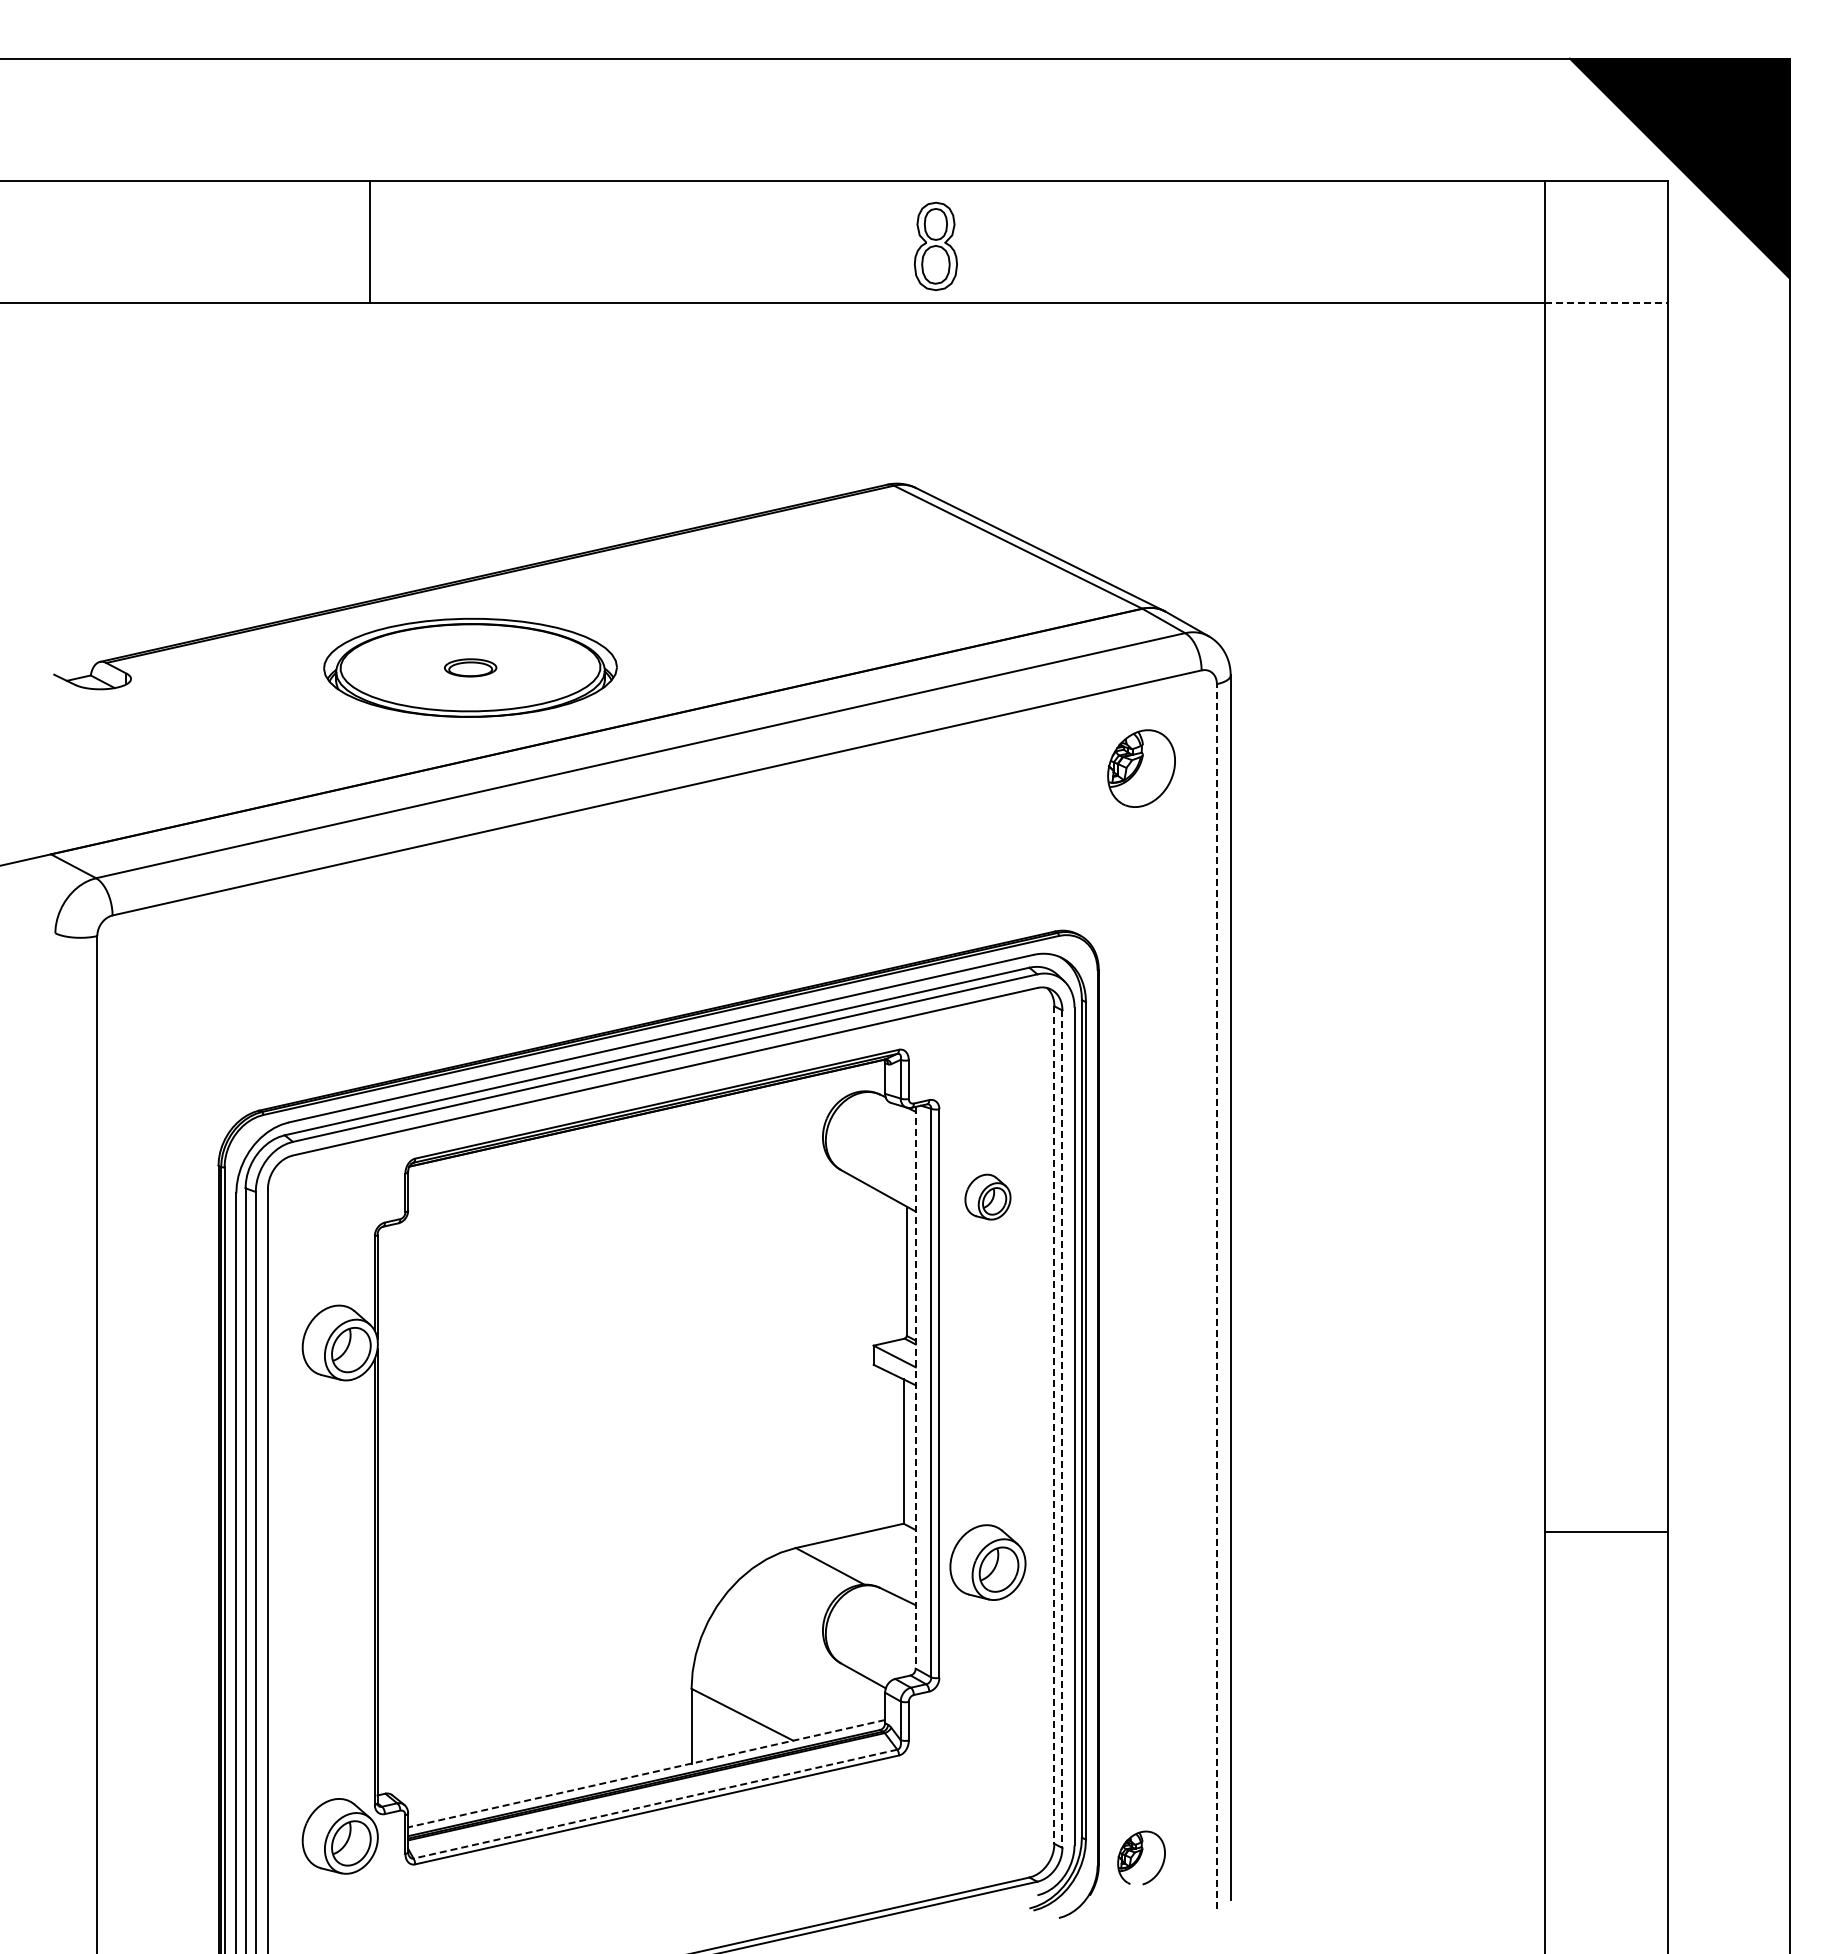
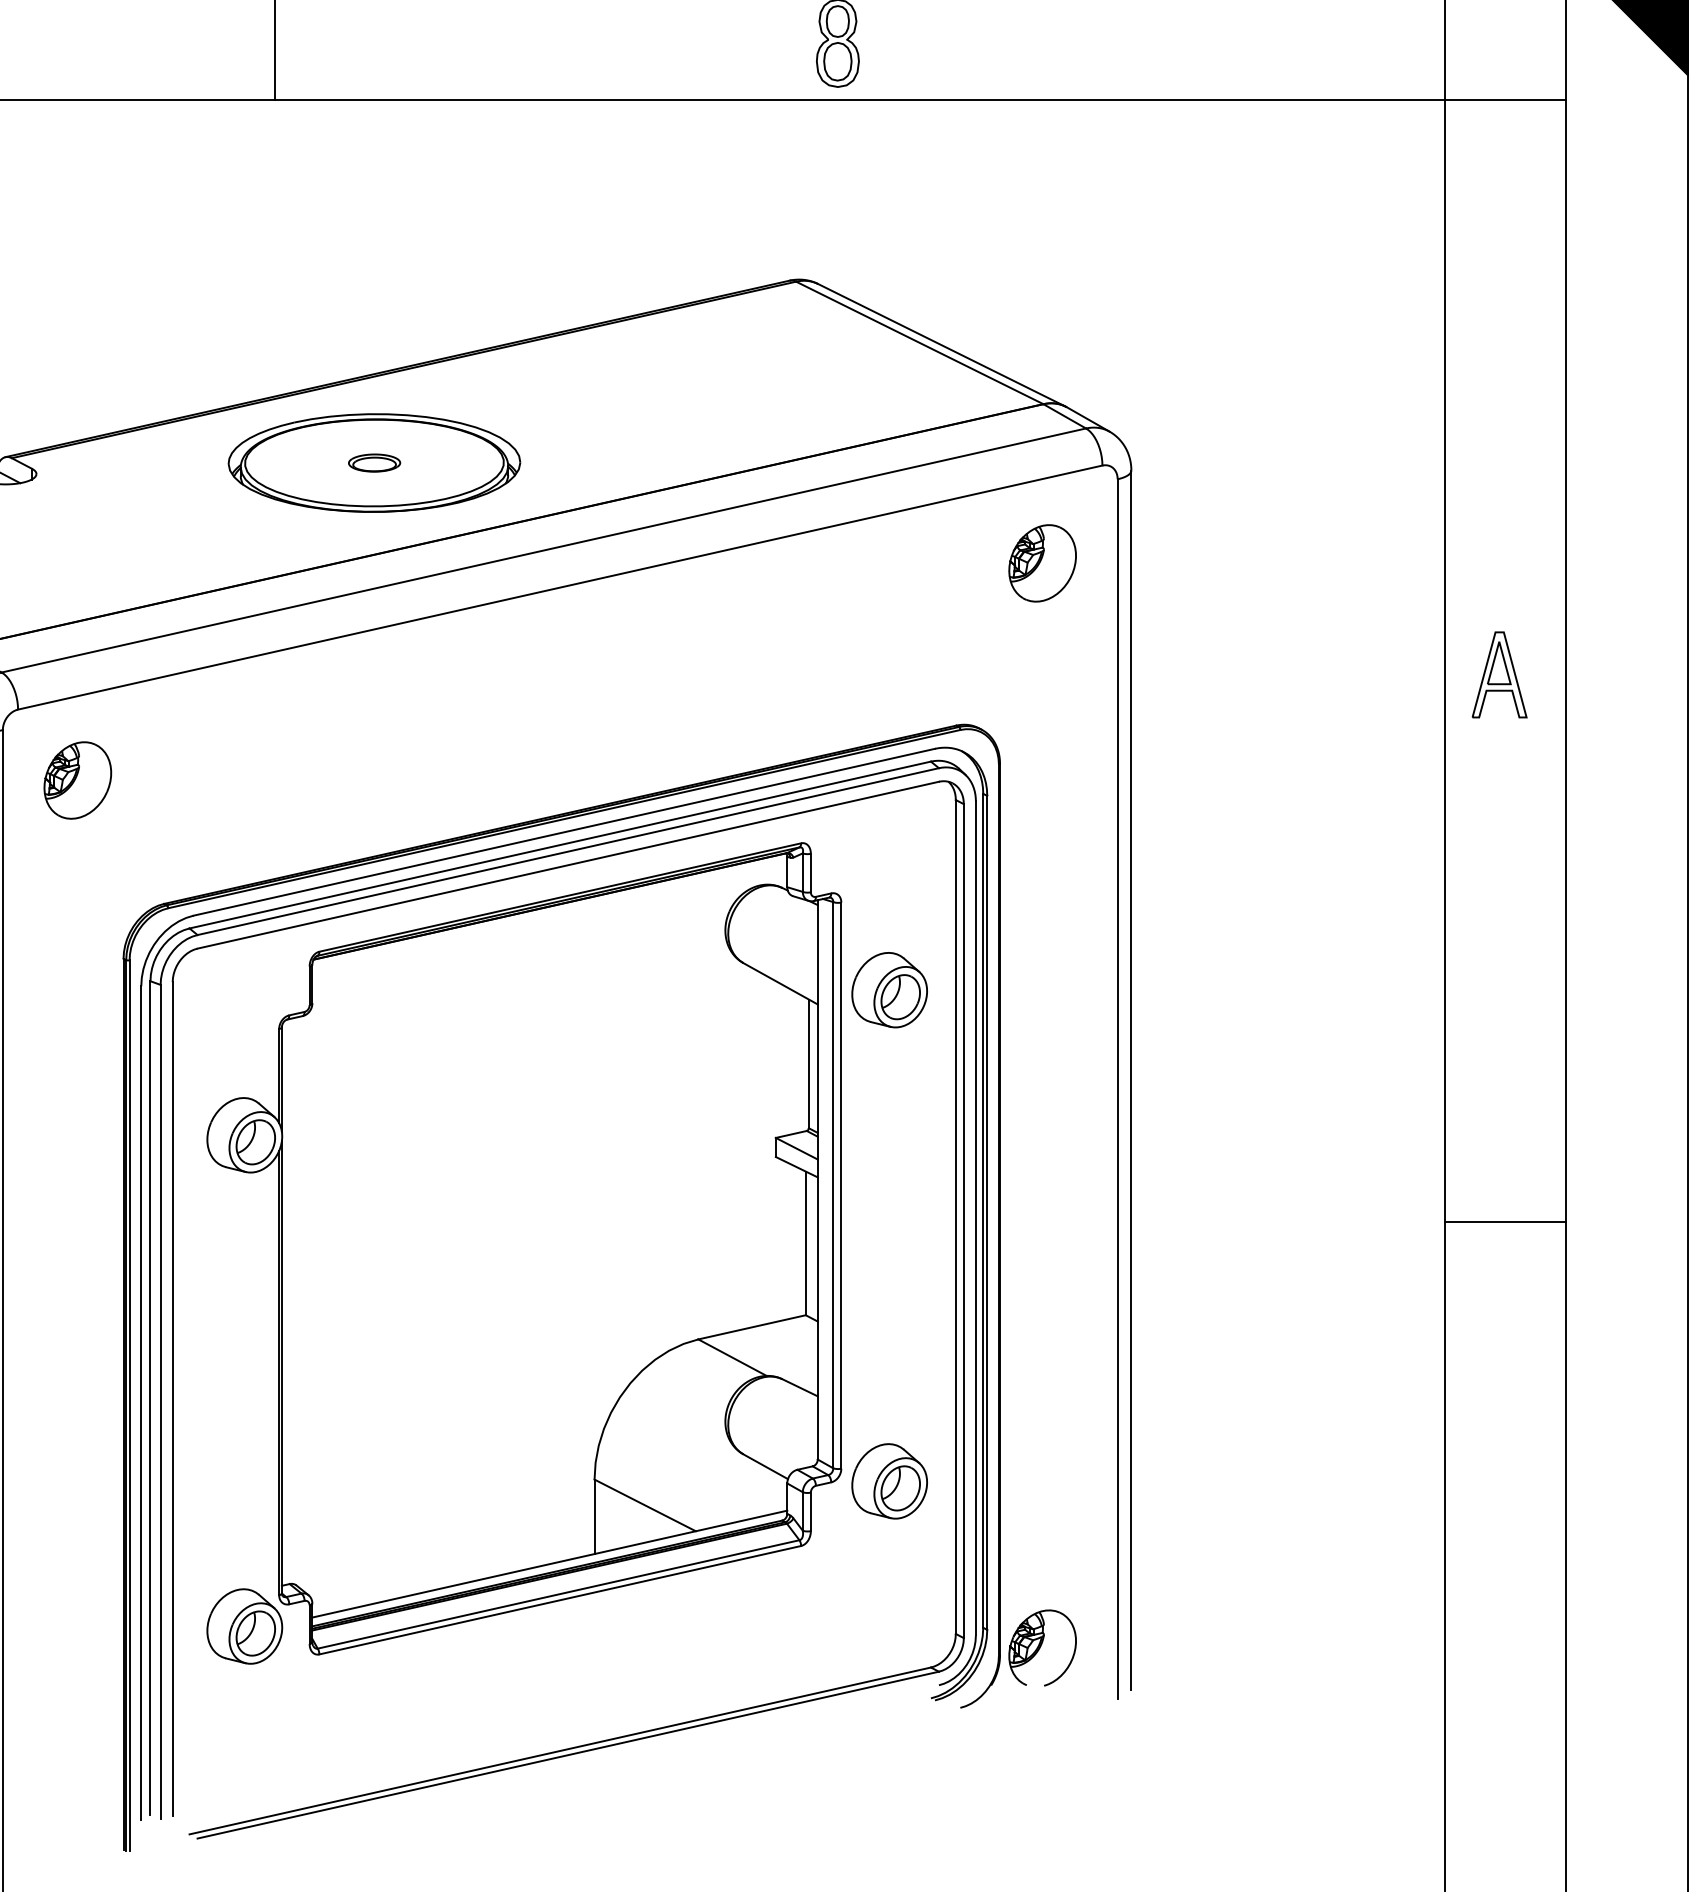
line: (1607, 302) -> (1506, 99), dashed -> solid
part: (1600, 880) -> (1499, 674), added
part: (172, 986) -> (77, 780), added
part: (987, 1196) -> (889, 989), size x1.67
line: (1216, 1296) -> (1117, 1088), dashed -> solid
line: (915, 1387) -> (817, 1179), dashed -> solid
line: (1054, 1425) -> (955, 1217), dashed -> solid
line: (1062, 1429) -> (963, 1221), dashed -> solid
line: (1606, 1532) -> (1505, 1222), moved
part: (987, 1562) -> (889, 1481), moved
line: (646, 1773) -> (549, 1563), dashed -> solid
line: (655, 1804) -> (558, 1594), dashed -> solid
part: (1141, 1857) -> (1042, 1647), size x1.43

